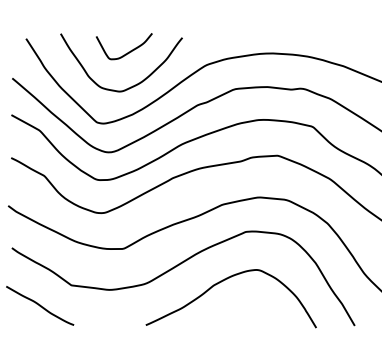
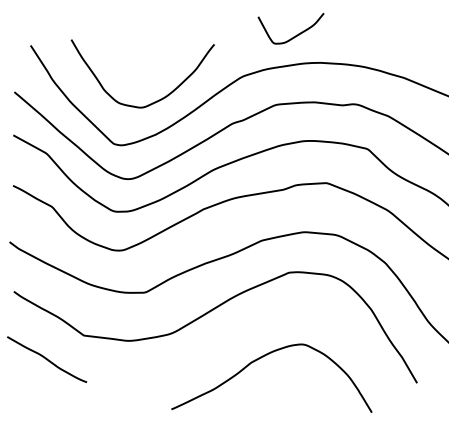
curve: (128, 51) -> (296, 34), moved
curve: (222, 281) -> (261, 358), moved

